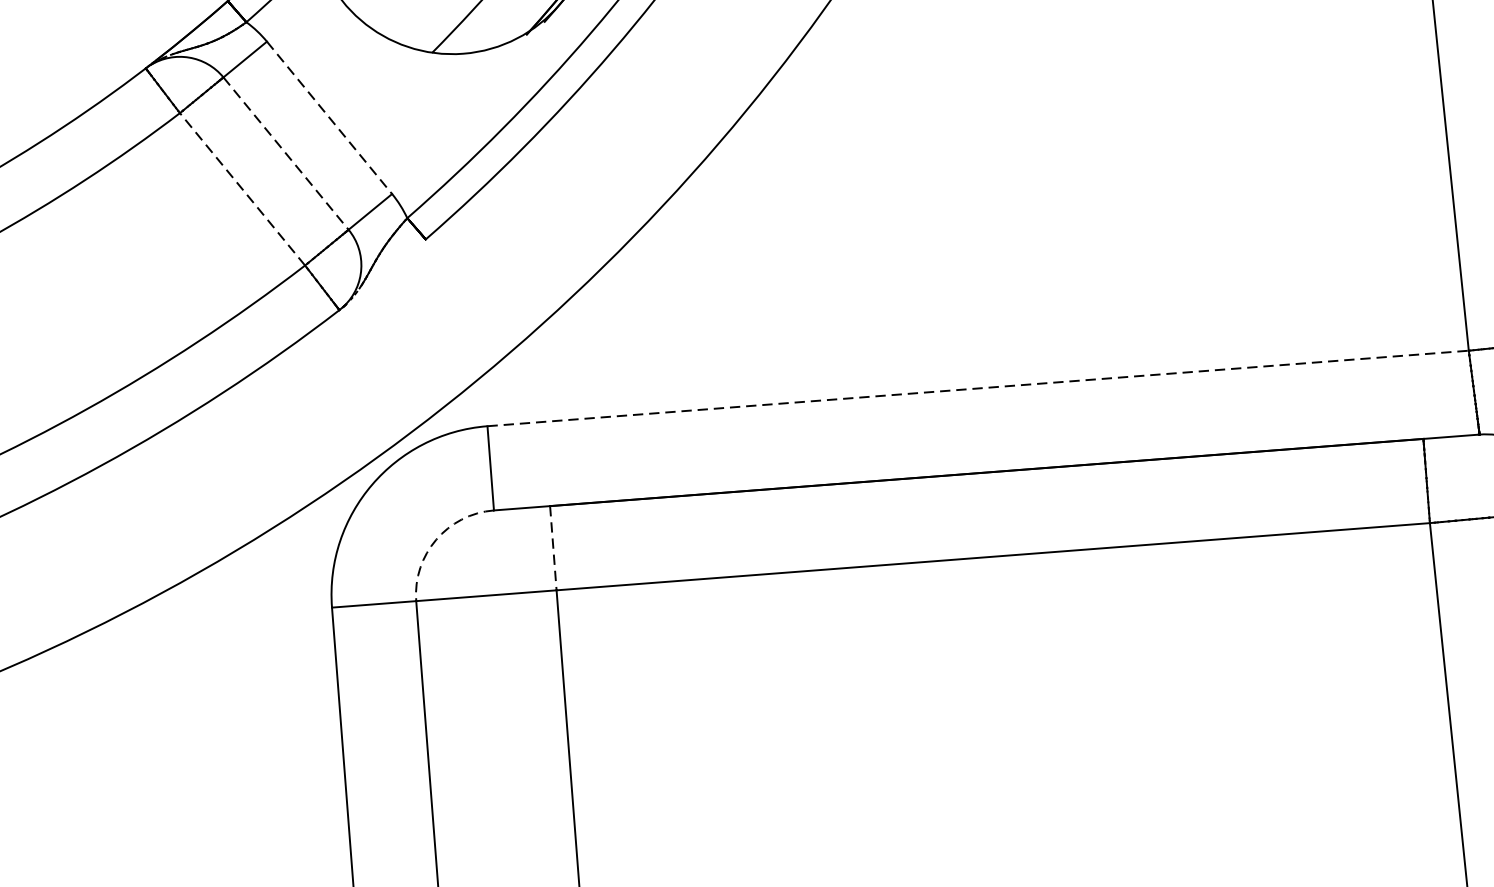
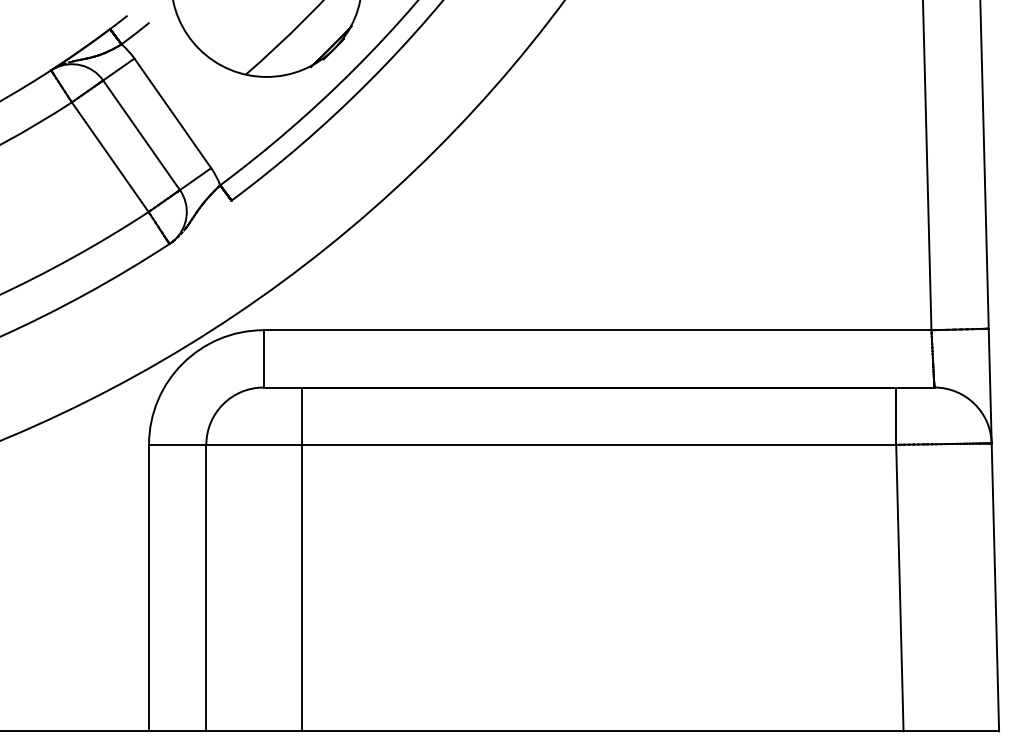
line: (329, 118) -> (172, 113), dashed -> solid
line: (285, 153) -> (141, 135), dashed -> solid
line: (242, 189) -> (110, 157), dashed -> solid
line: (978, 388) -> (597, 330), dashed -> solid
arc: (436, 539) -> (223, 404), dashed -> solid
line: (552, 548) -> (301, 416), dashed -> solid

